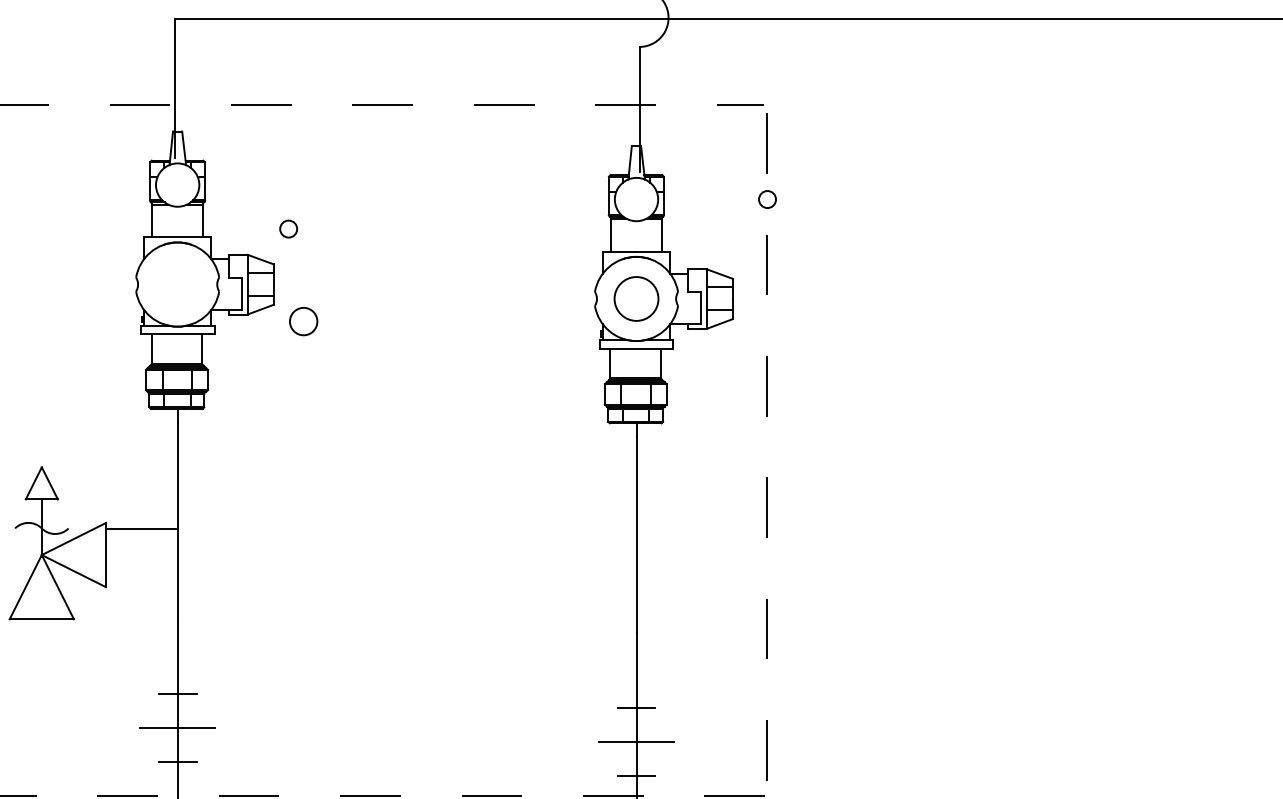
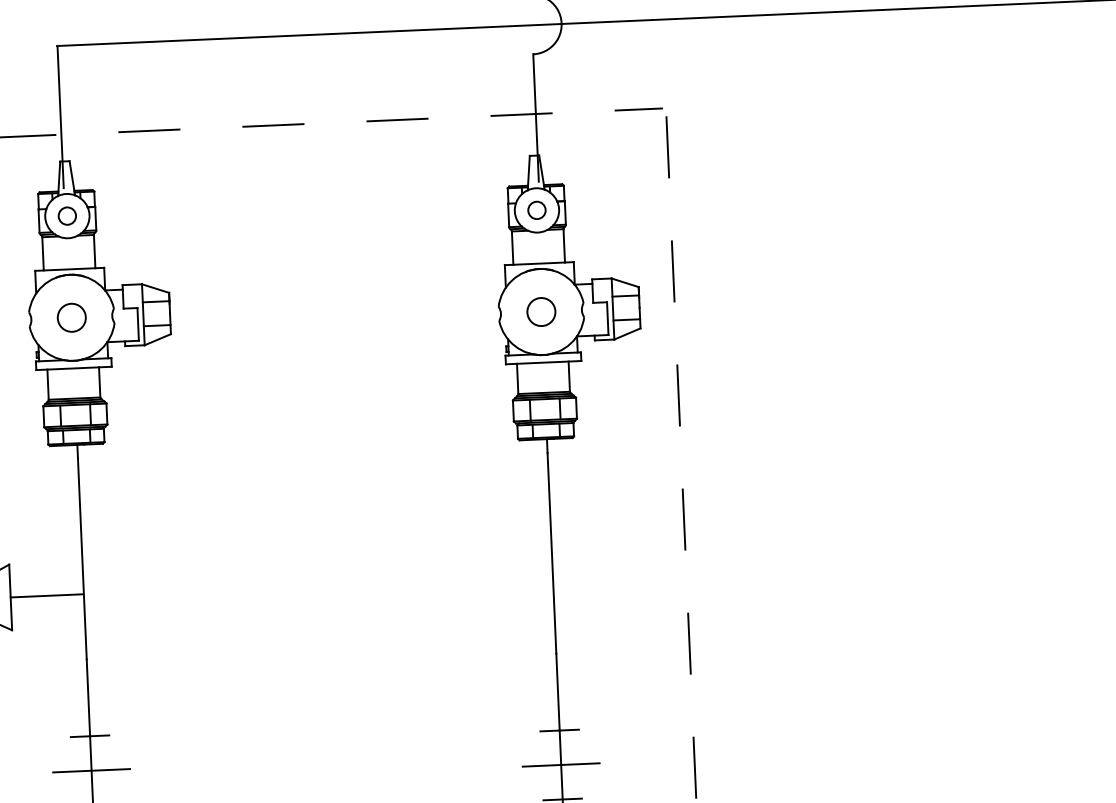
circle: (767, 199) -> (536, 210), moved
circle: (288, 228) -> (67, 215), moved
circle: (636, 298) -> (541, 311), size x0.62
circle: (303, 321) -> (71, 317), moved
line: (141, 529) -> (46, 596), moved

